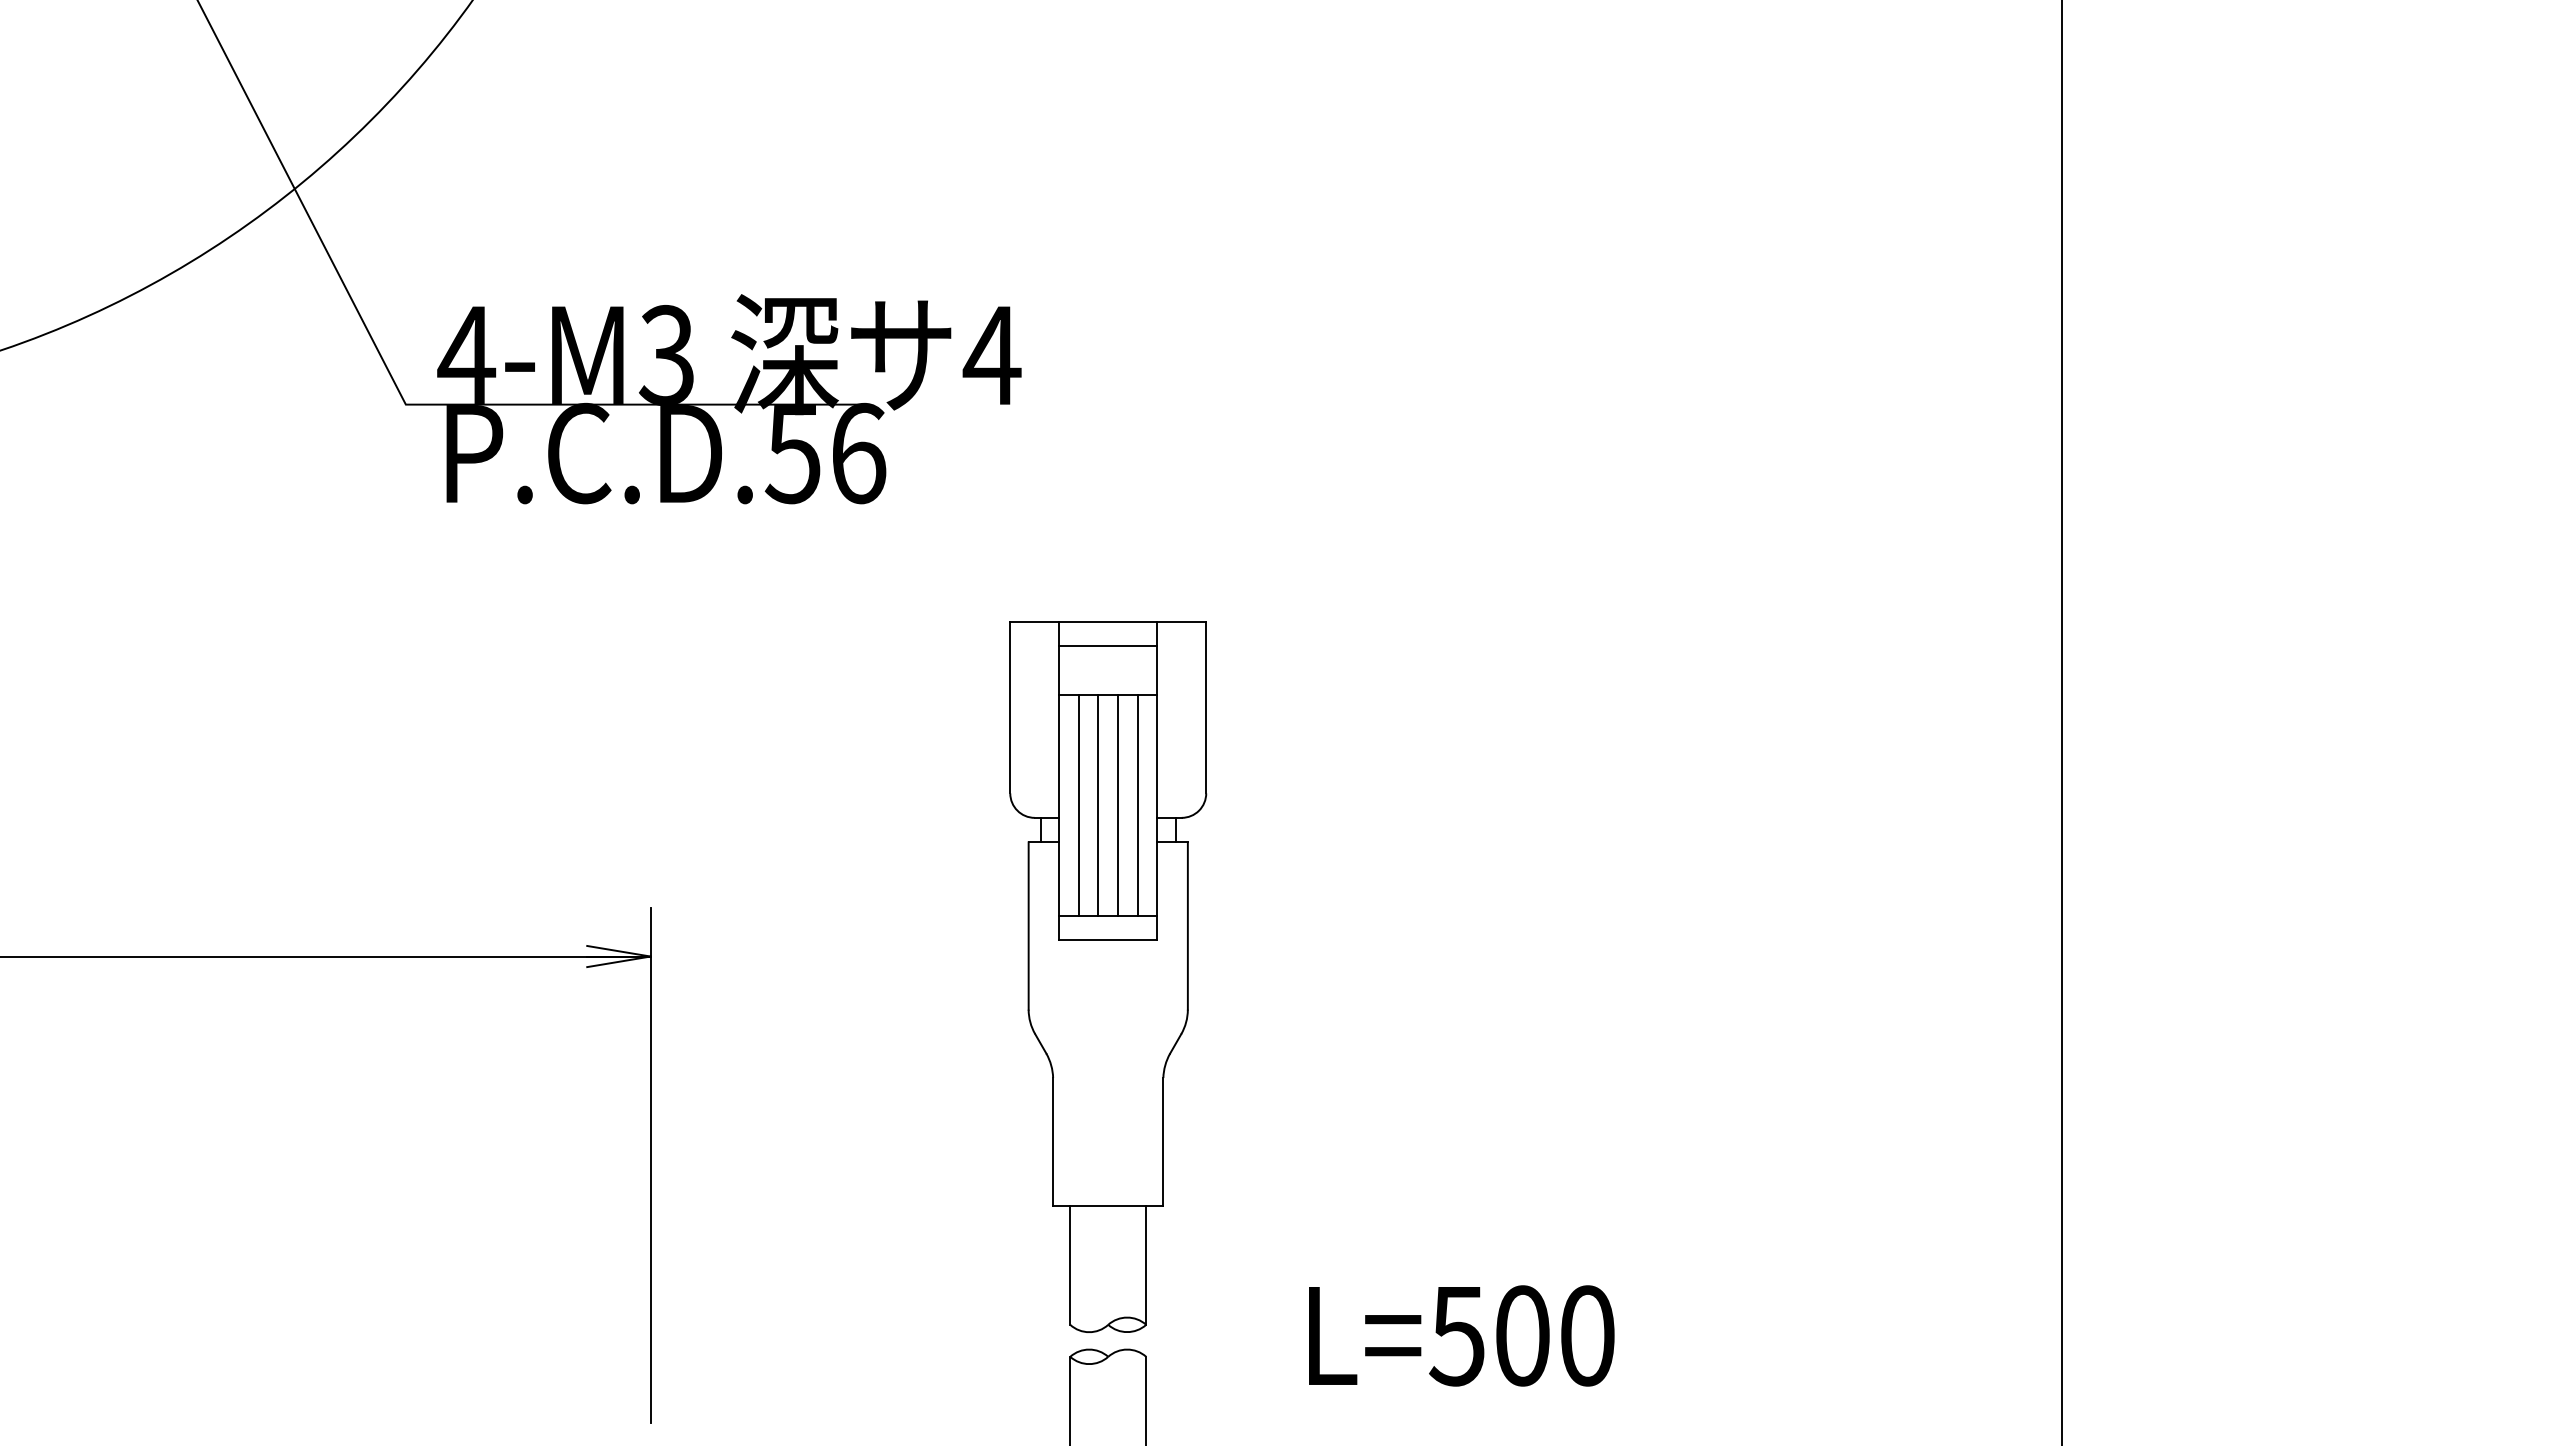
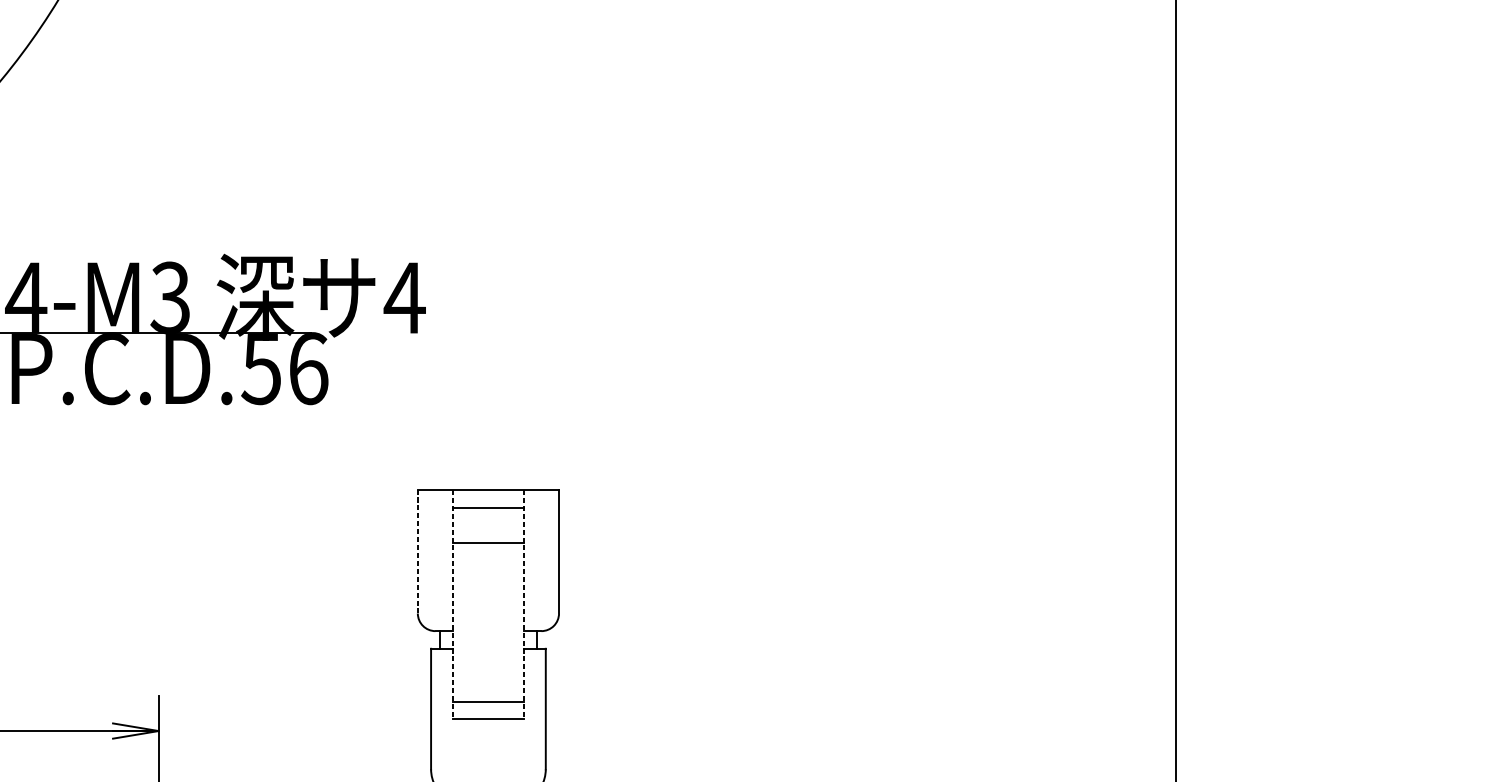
line: (1010, 707) -> (418, 551), solid -> dashed
line: (1059, 781) -> (453, 604), solid -> dashed
line: (1157, 781) -> (523, 604), solid -> dashed
line: (1078, 805) -> (467, 622), removed
line: (1098, 805) -> (481, 622), removed
line: (1118, 805) -> (495, 622), removed
line: (1137, 805) -> (509, 622), removed

